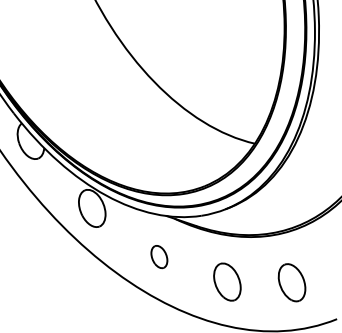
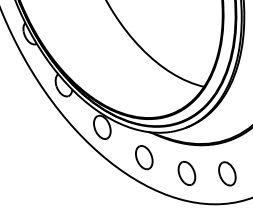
part: (159, 256) -> (144, 157), size x1.67

